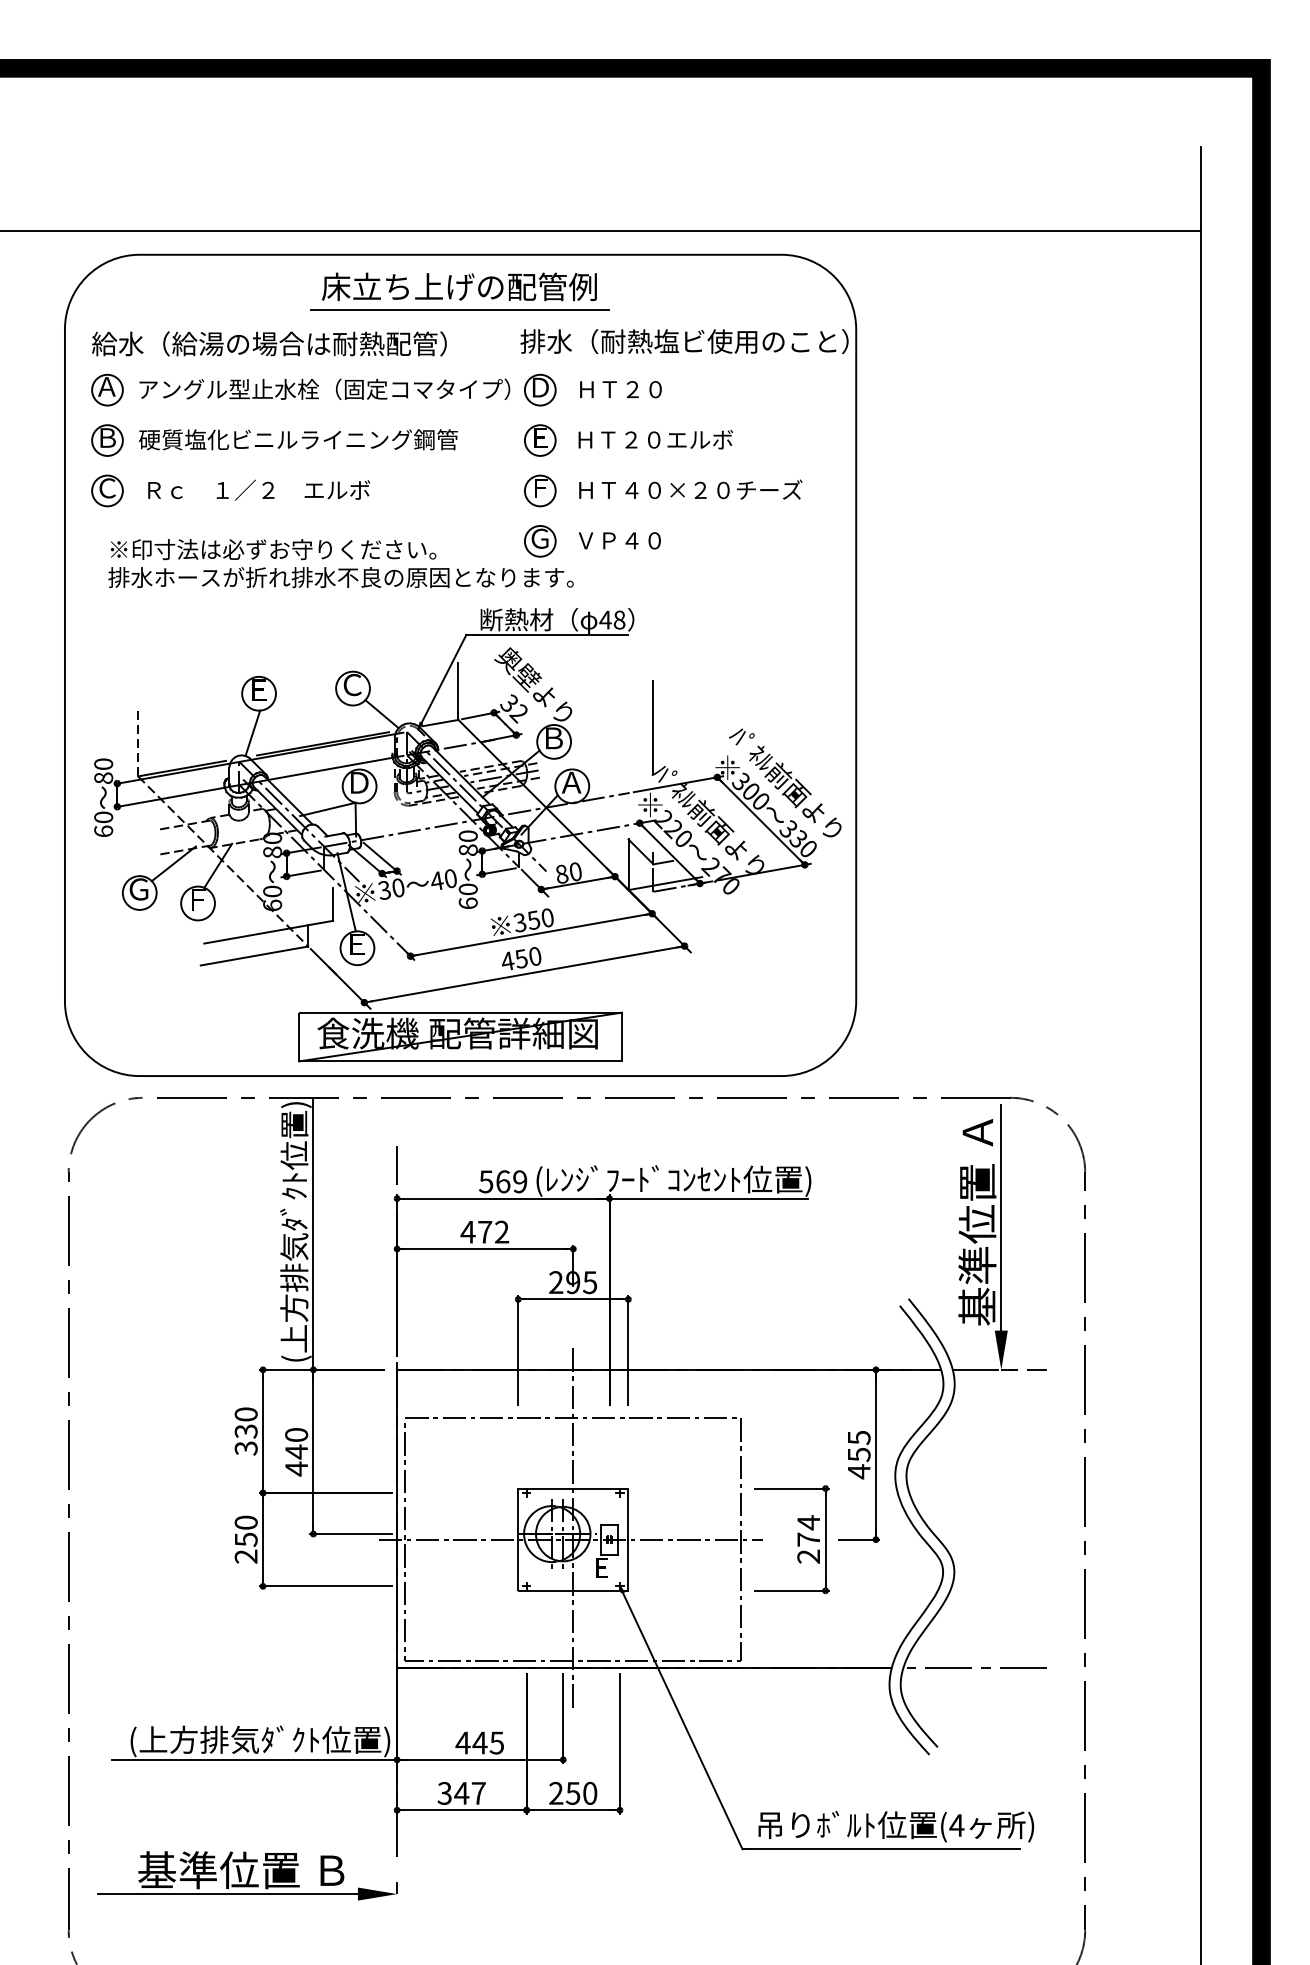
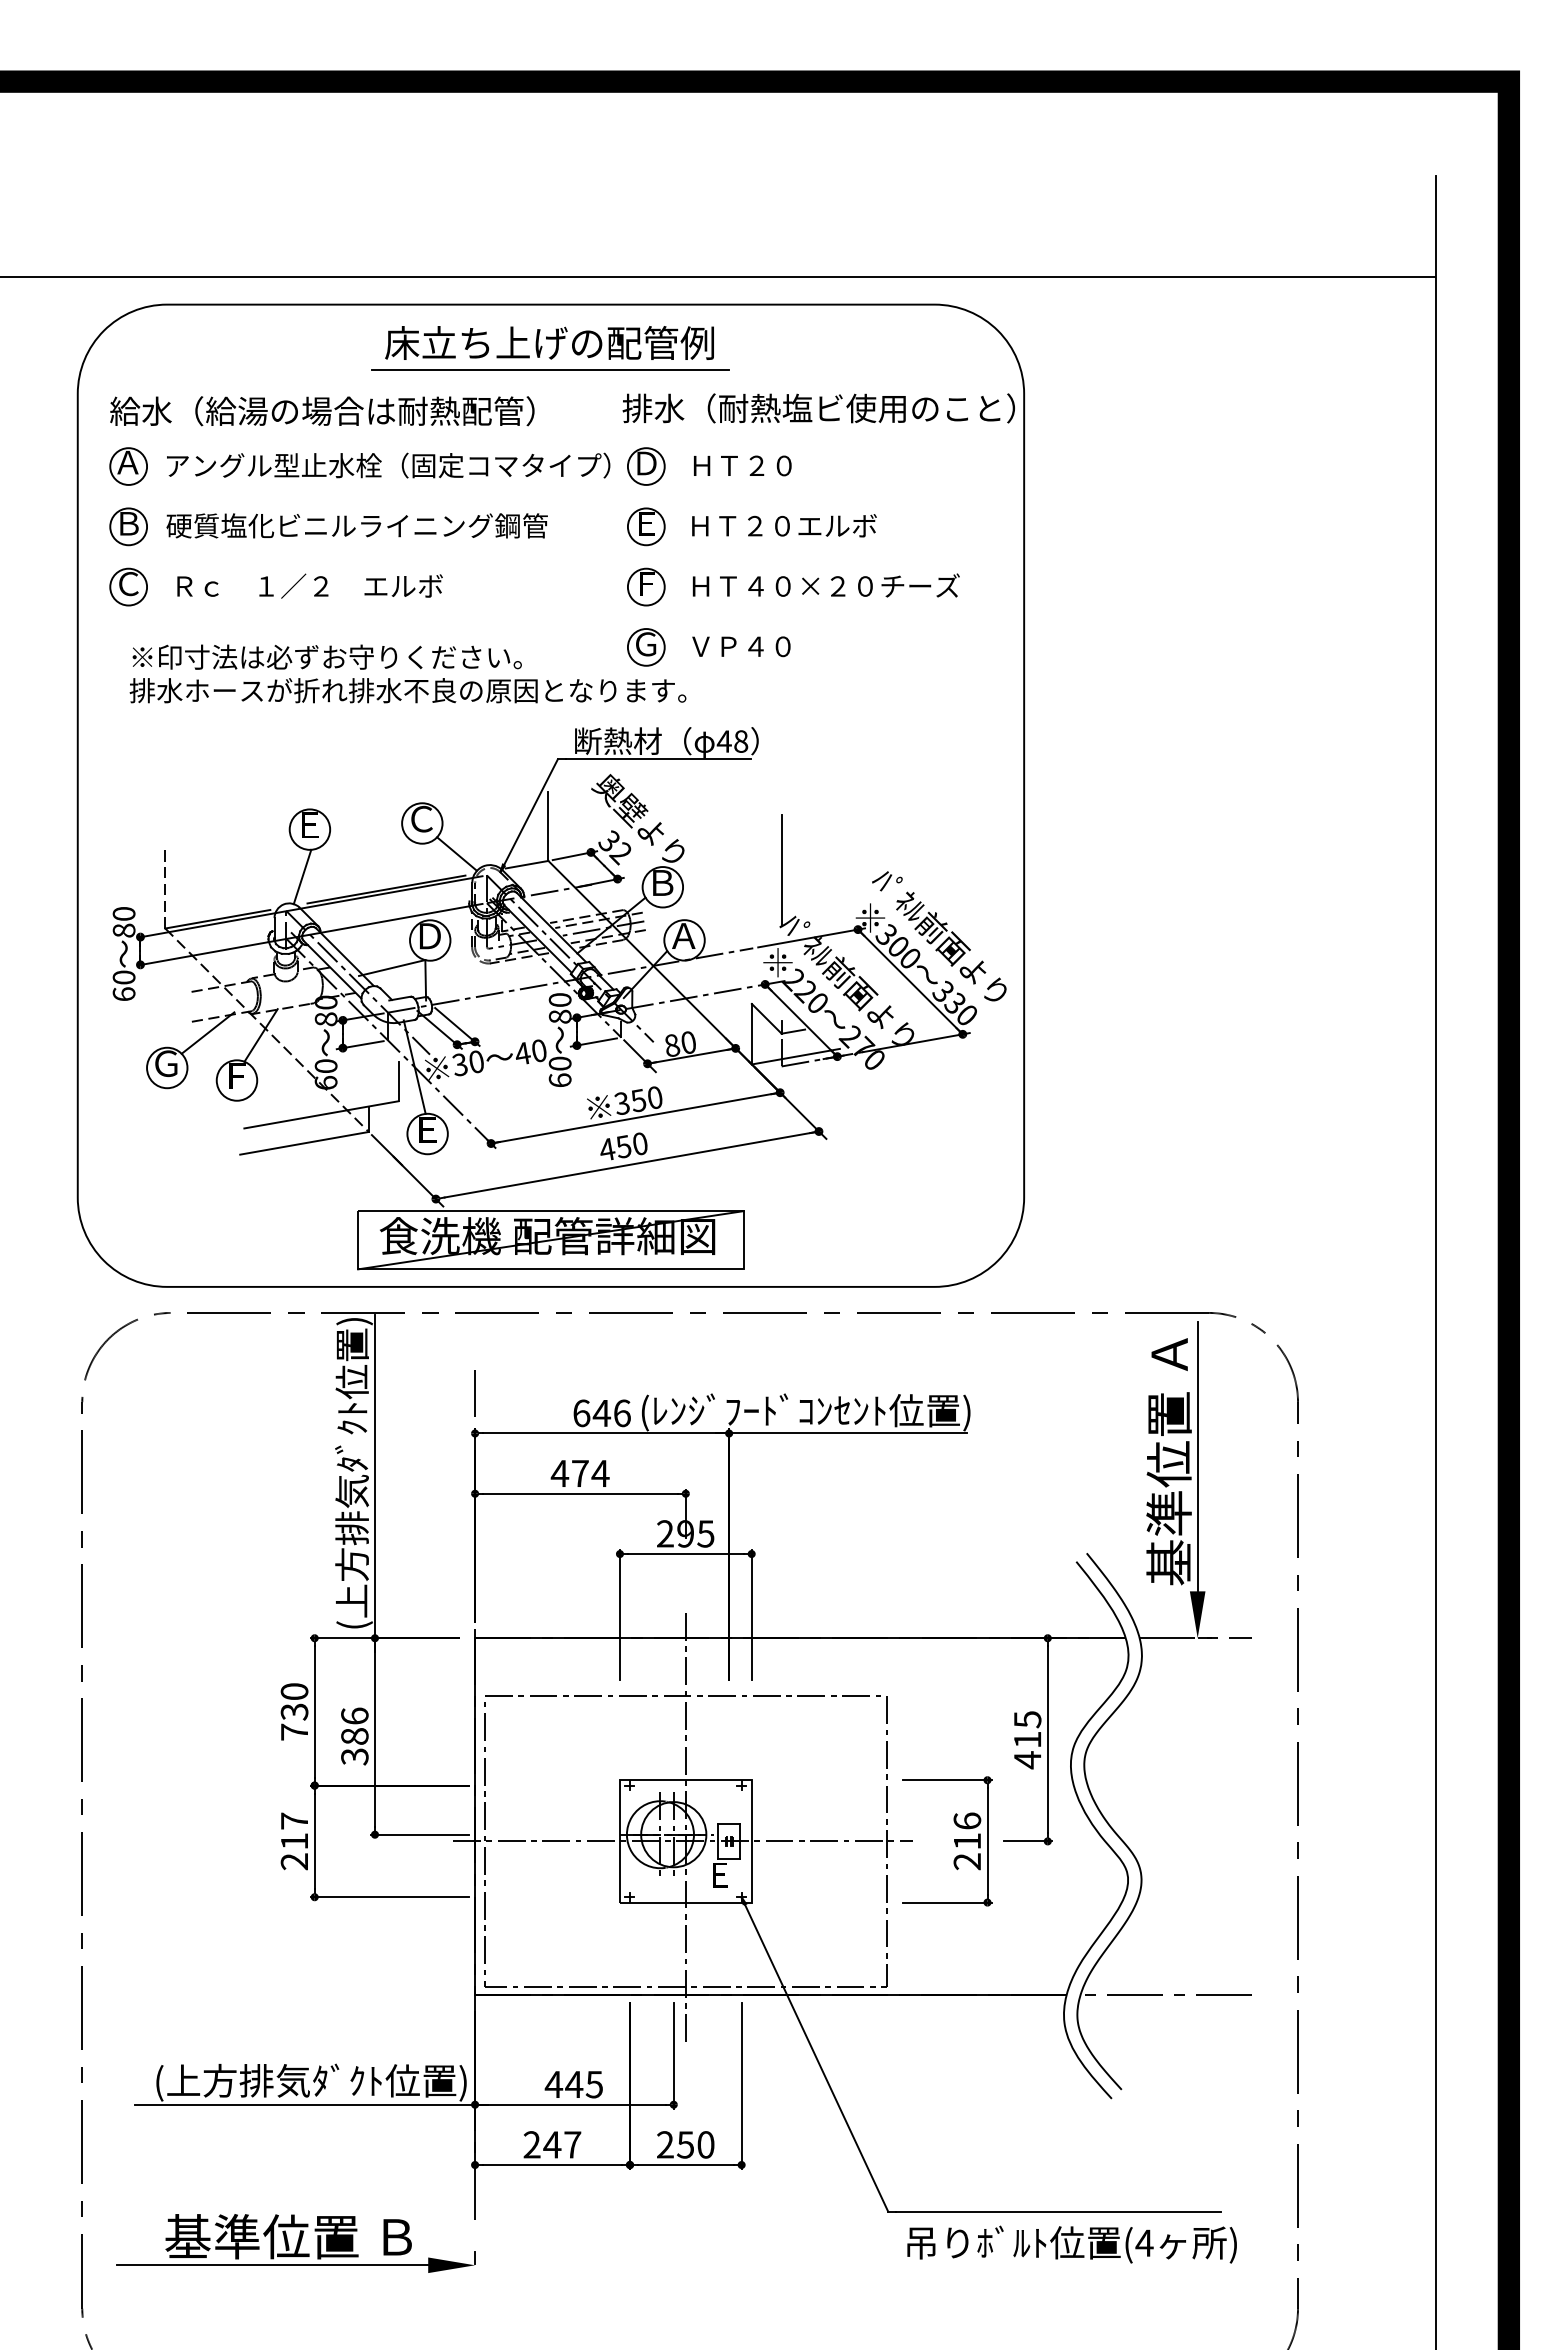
text: (502, 1181) -> (601, 1413), 569 -> 646
text: (501, 1231) -> (600, 1472), 472 -> 474
text: (246, 1447) -> (294, 1731), 330 -> 730
text: (296, 1451) -> (354, 1736), 440 -> 386
text: (859, 1454) -> (1027, 1739), 455 -> 415
text: (808, 1530) -> (967, 1830), 274 -> 216
text: (246, 1531) -> (294, 1831), 250 -> 217
text: (444, 1793) -> (531, 2144), 347 -> 247
text: (895, 1826) -> (1071, 2244), moved

